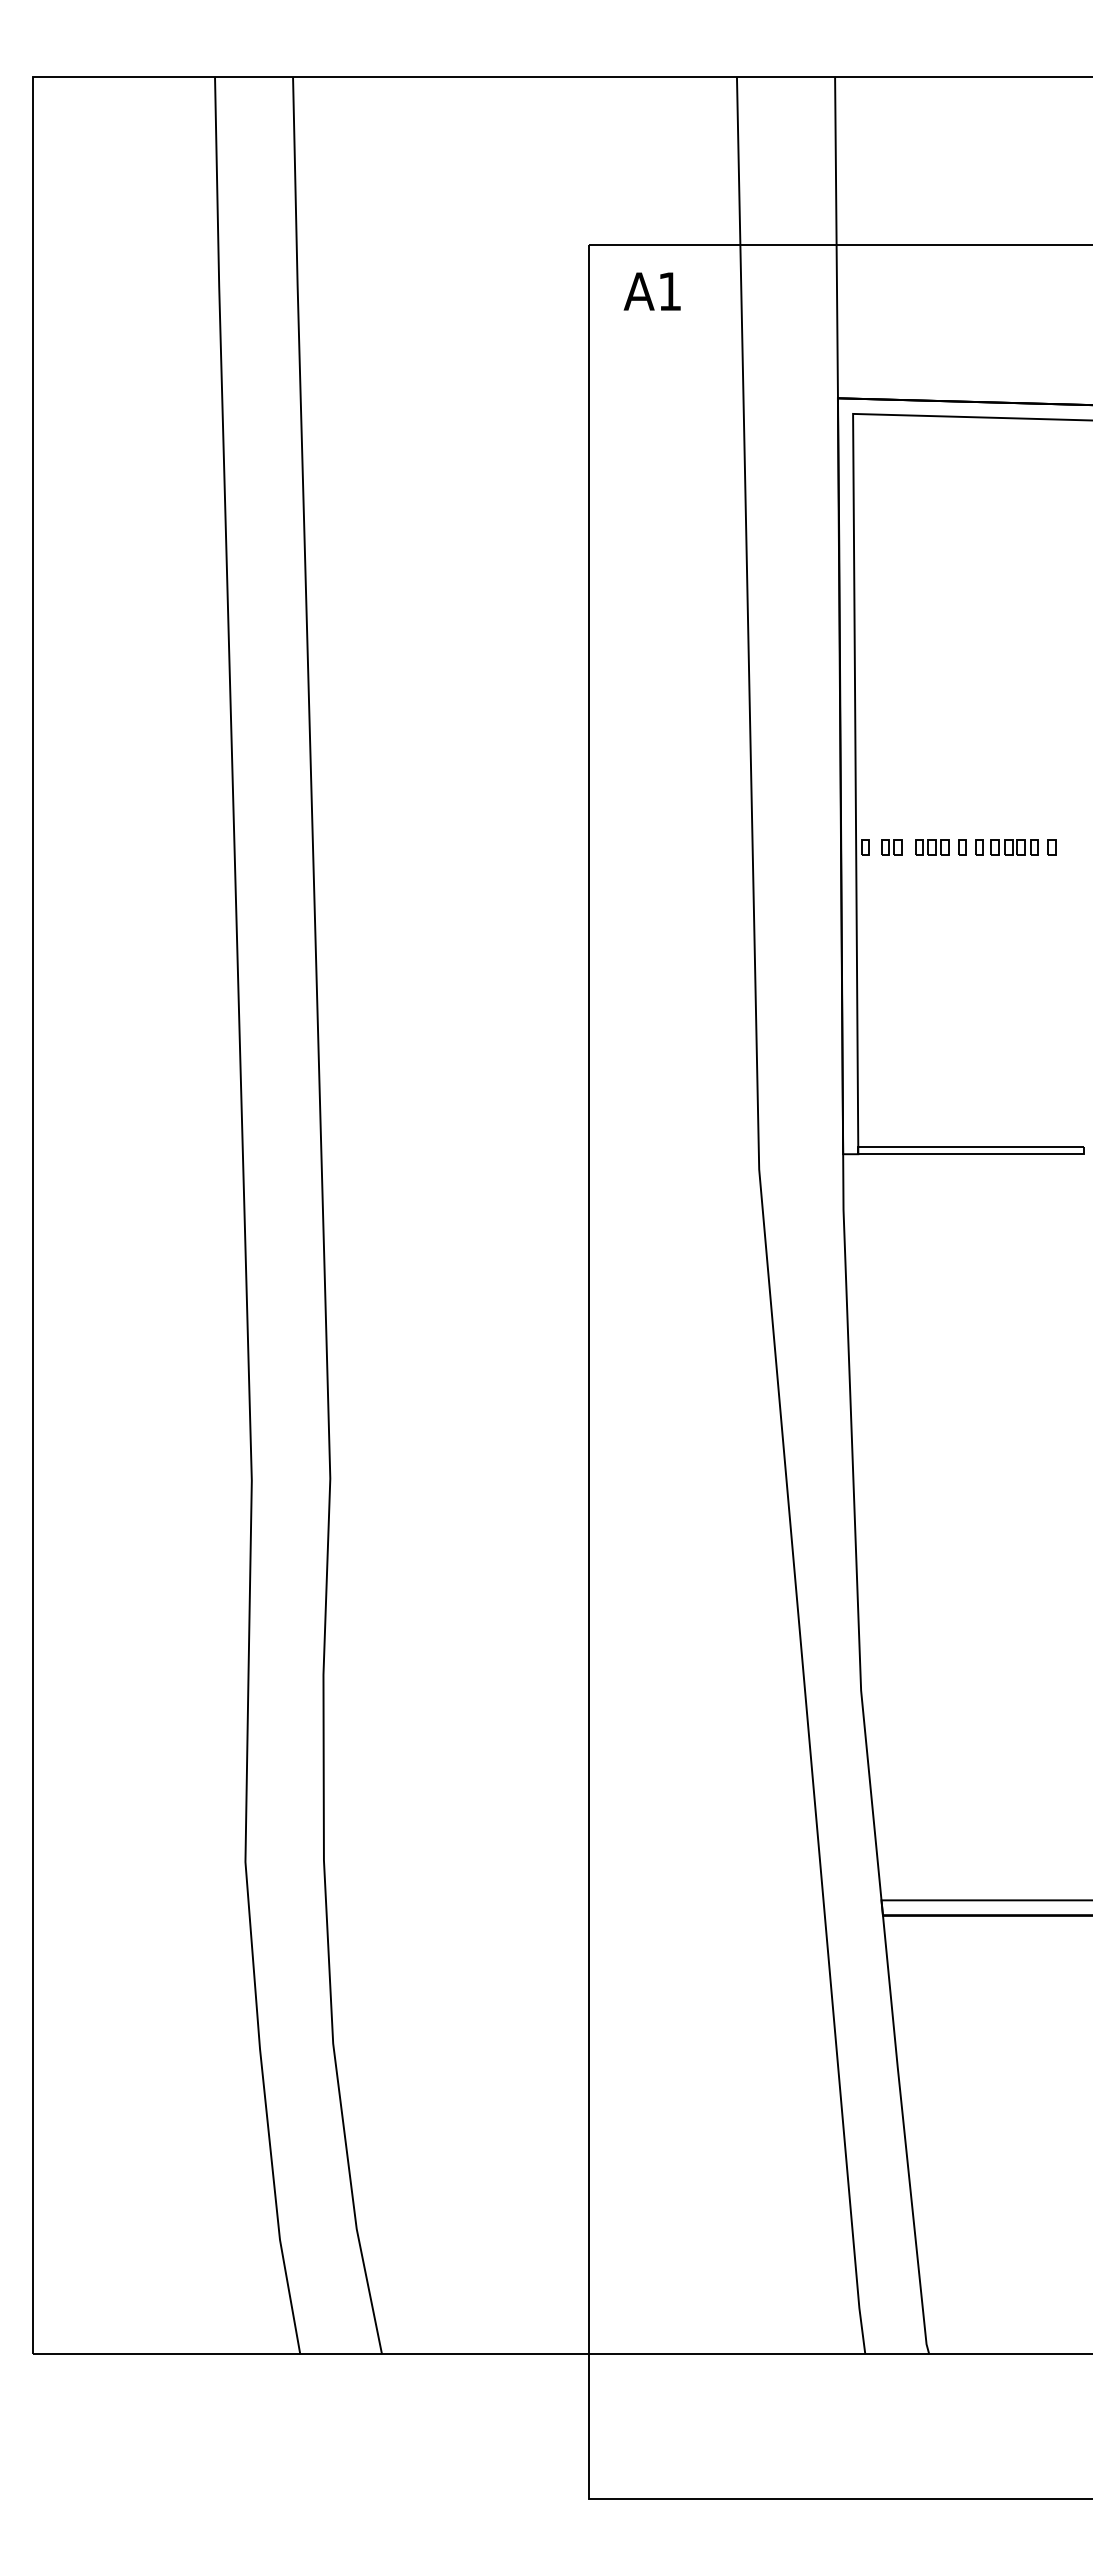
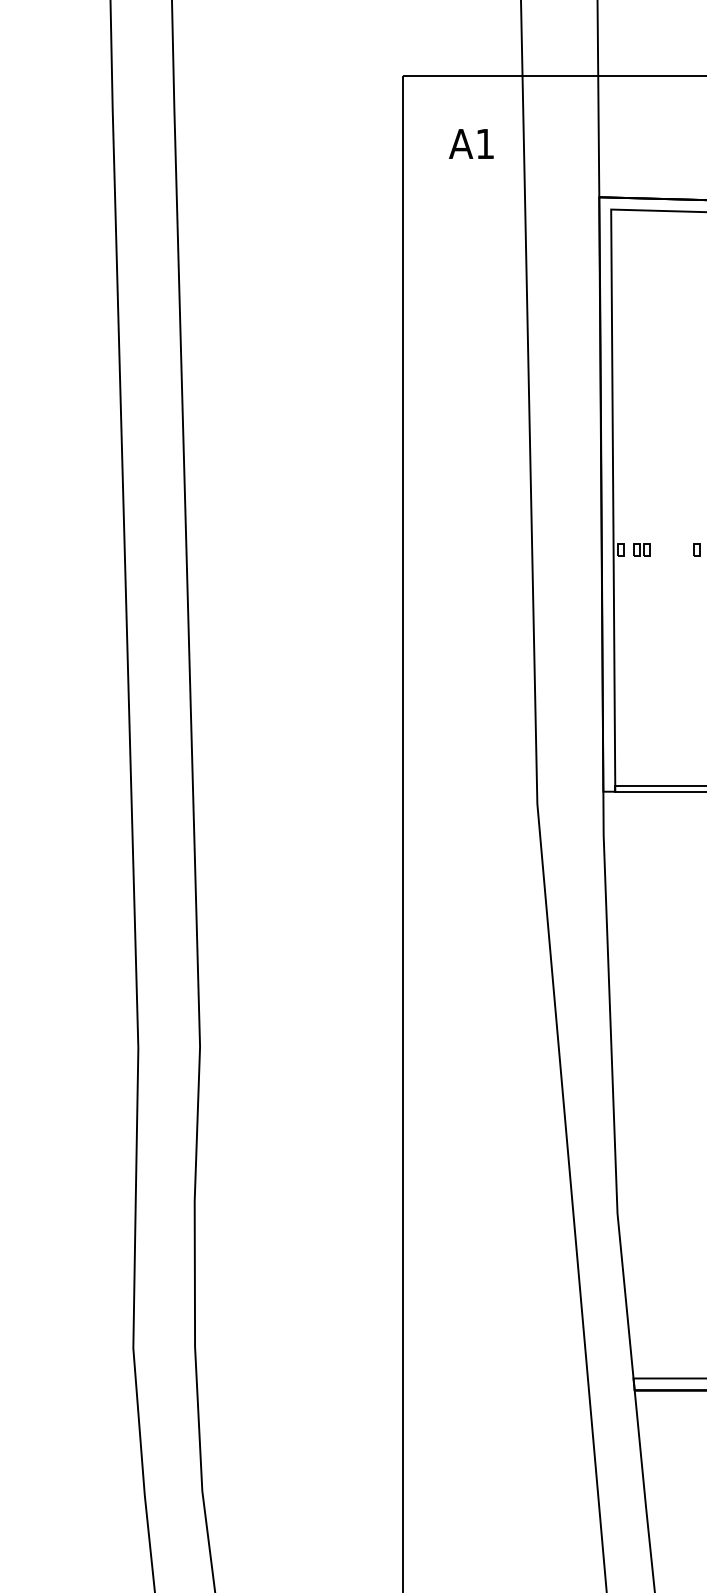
text: (651, 291) -> (470, 143), moved
part: (932, 847) -> (673, 550), removed

